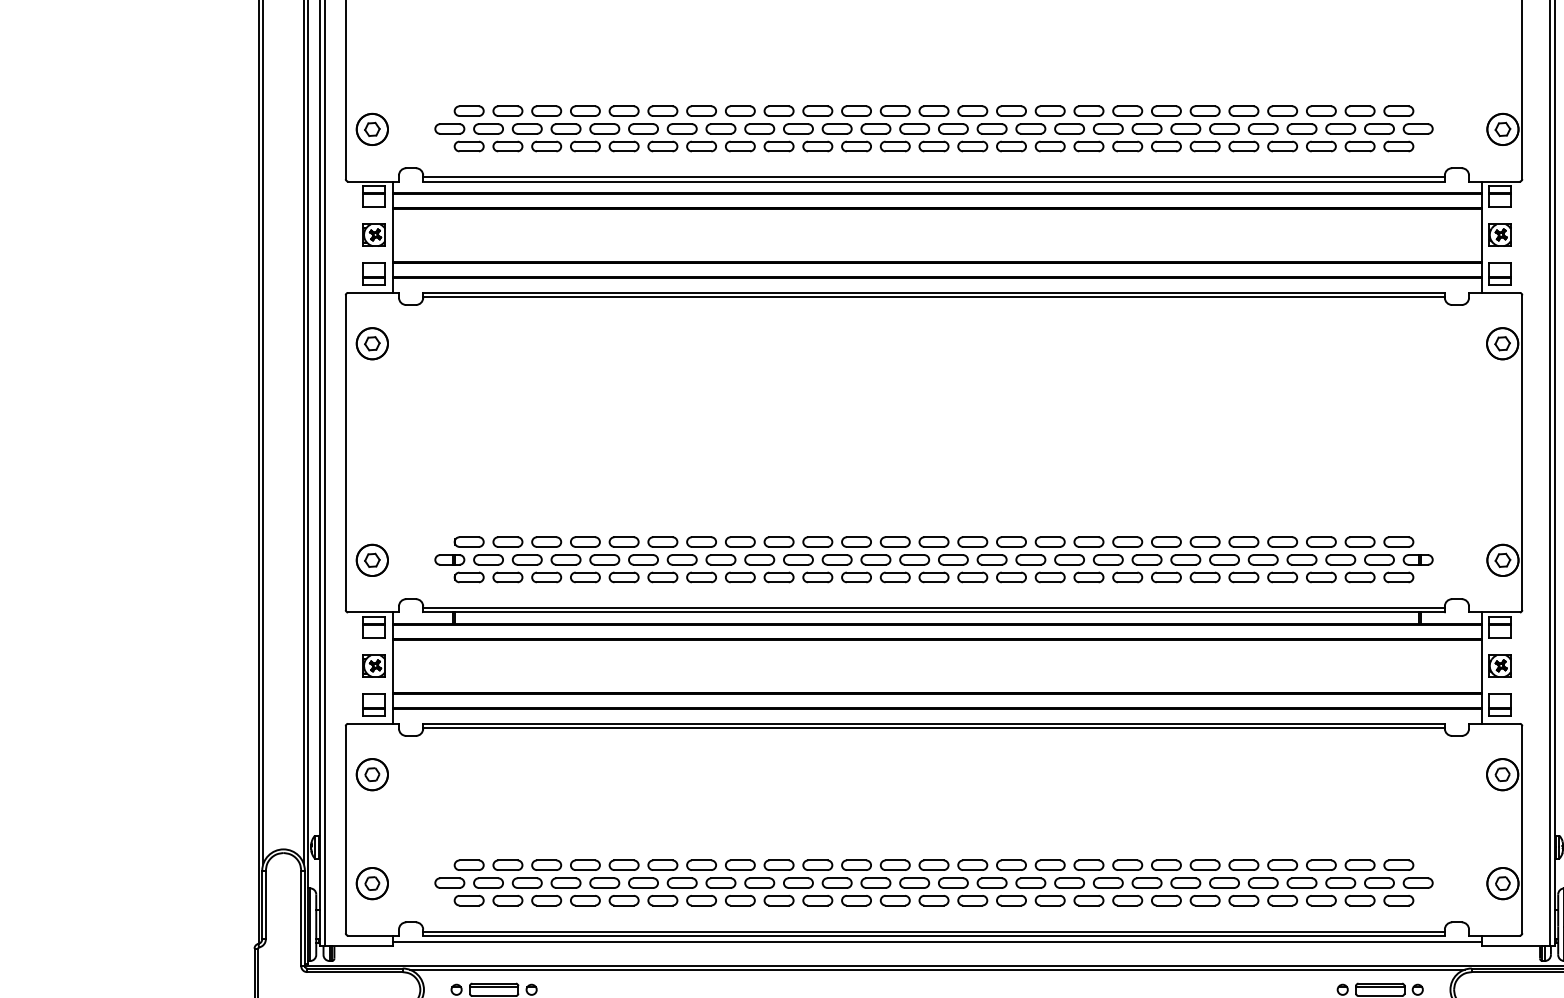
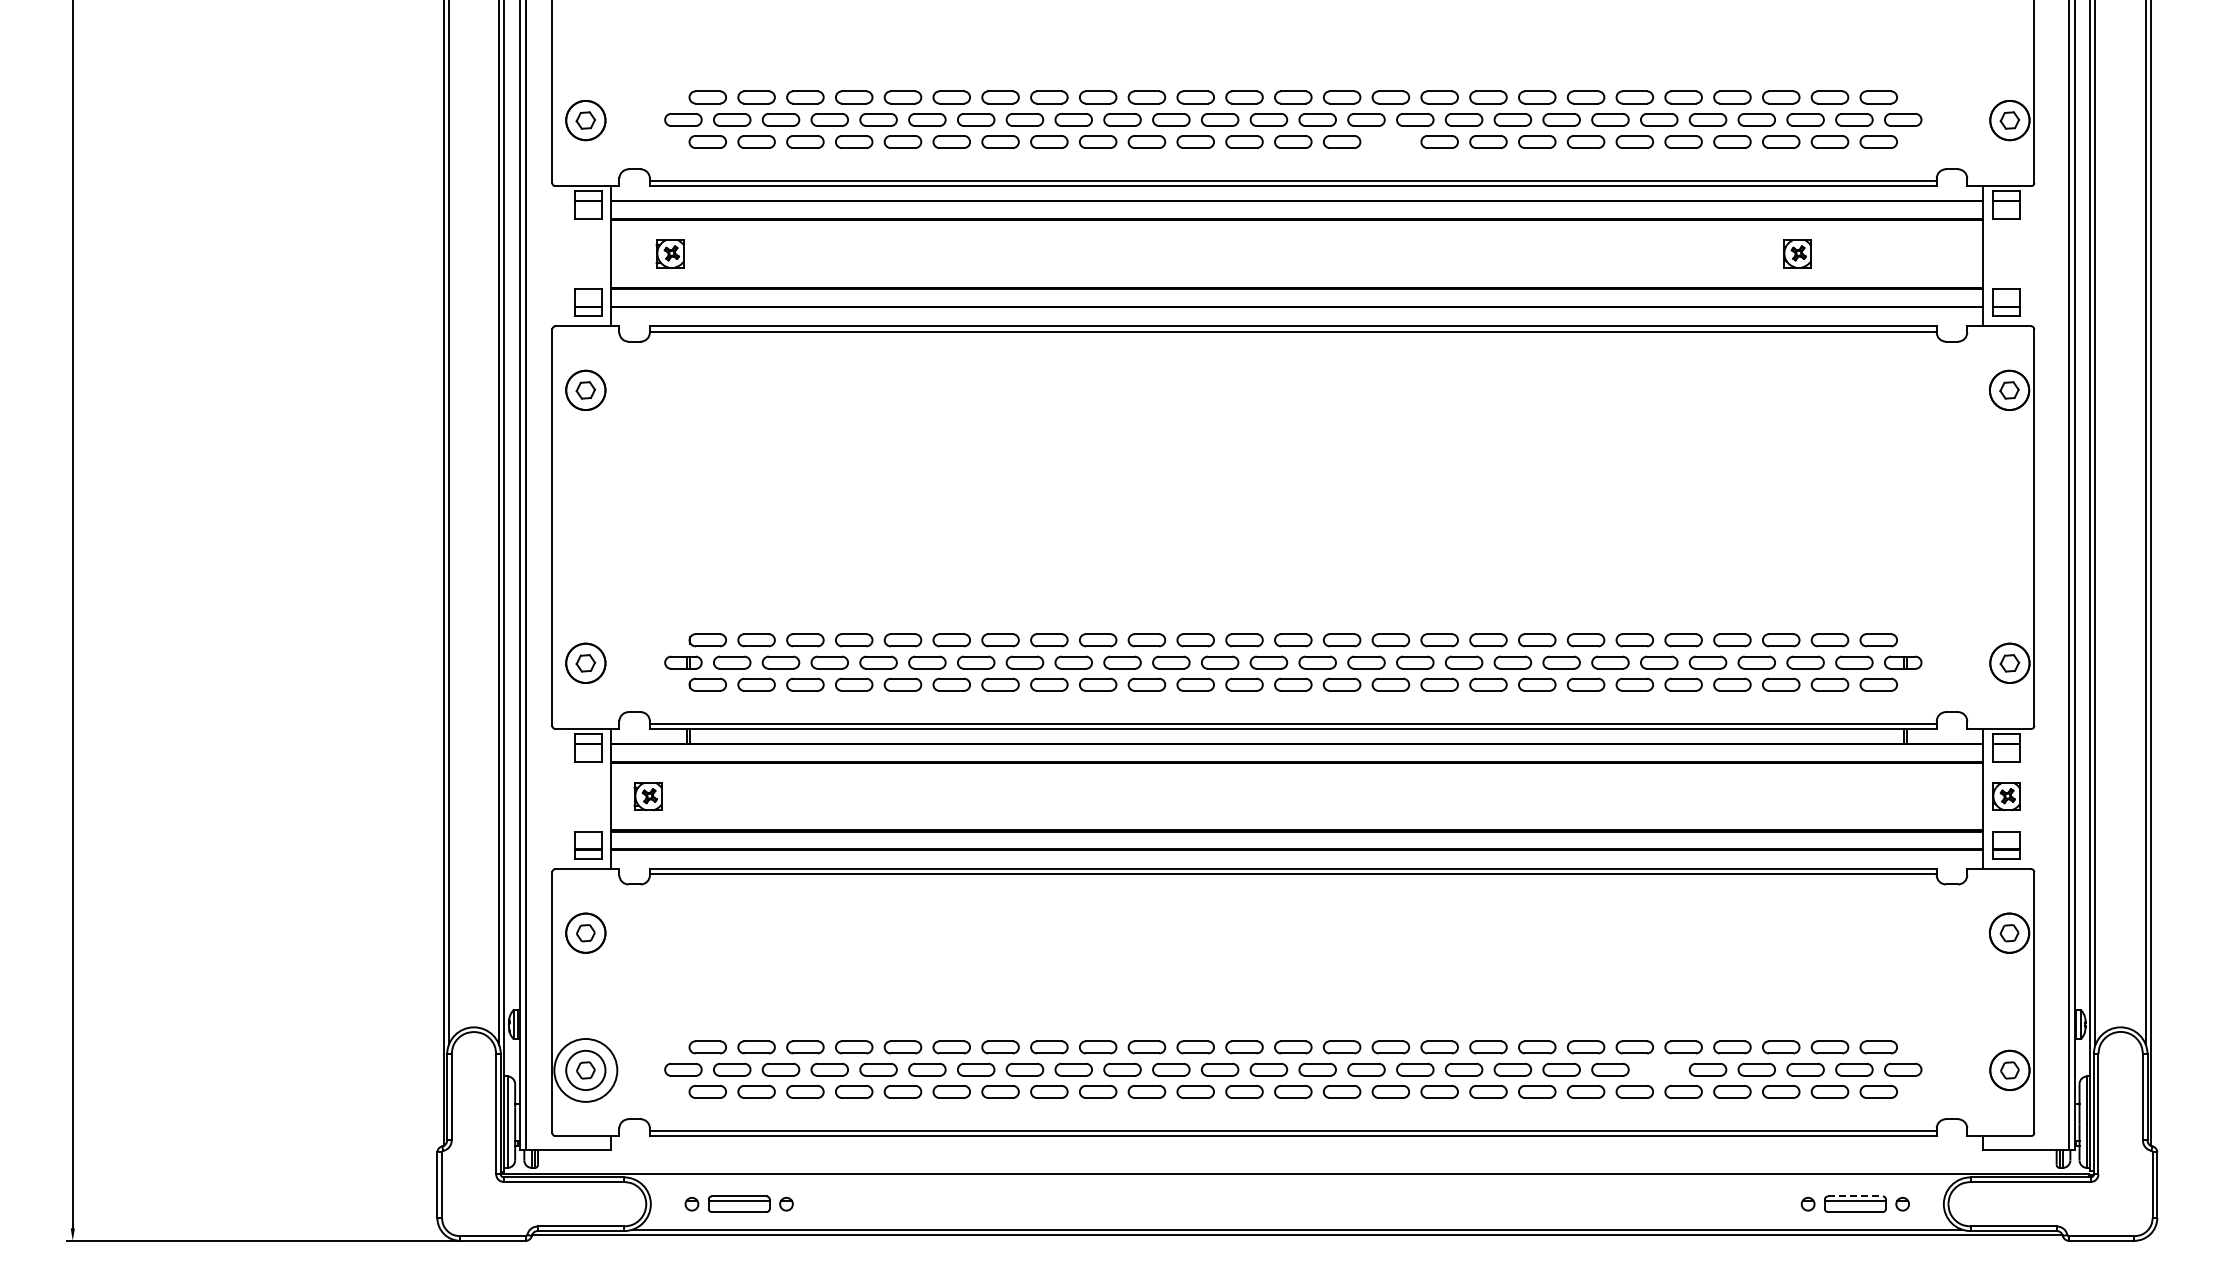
part: (1011, 146) -> (1390, 141), removed
part: (373, 235) -> (669, 253), moved
part: (1500, 235) -> (1797, 253), moved
part: (373, 666) -> (647, 796), moved
part: (1224, 882) -> (1659, 1069), removed
circle: (372, 883) -> (585, 1070), size x1.6
line: (937, 941) -> (1297, 1143), removed
line: (936, 969) -> (1296, 1178), removed
line: (1380, 983) -> (1855, 1196), solid -> dashed

